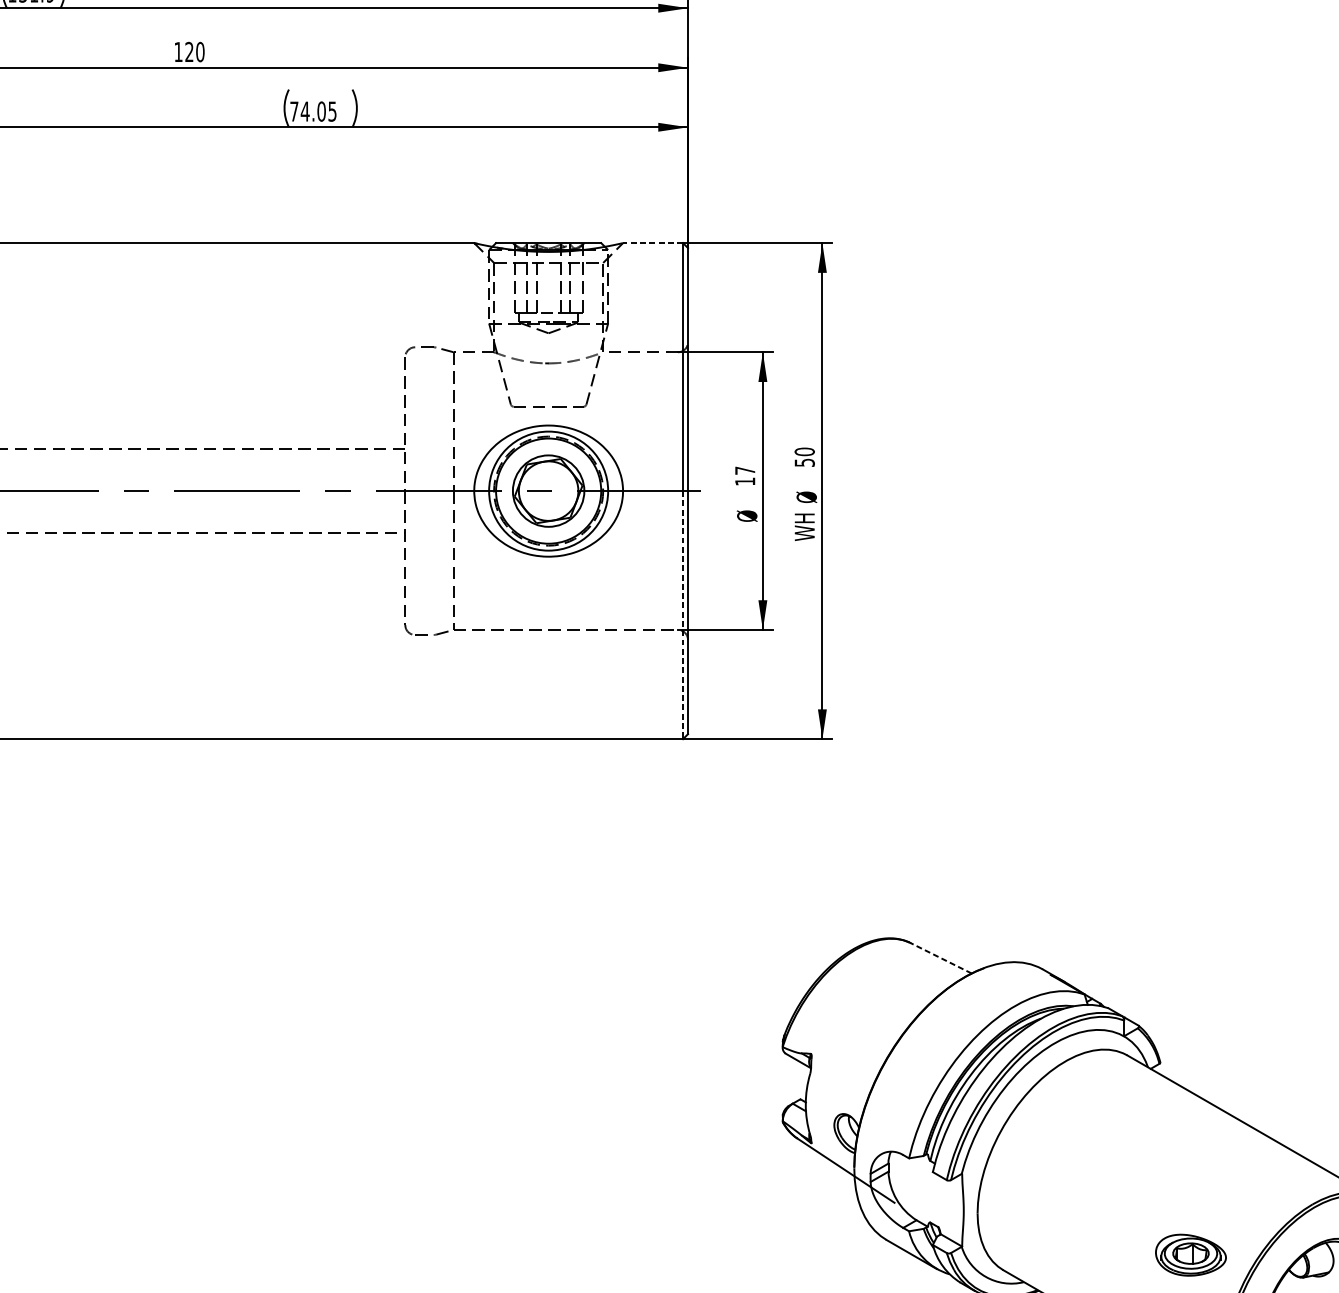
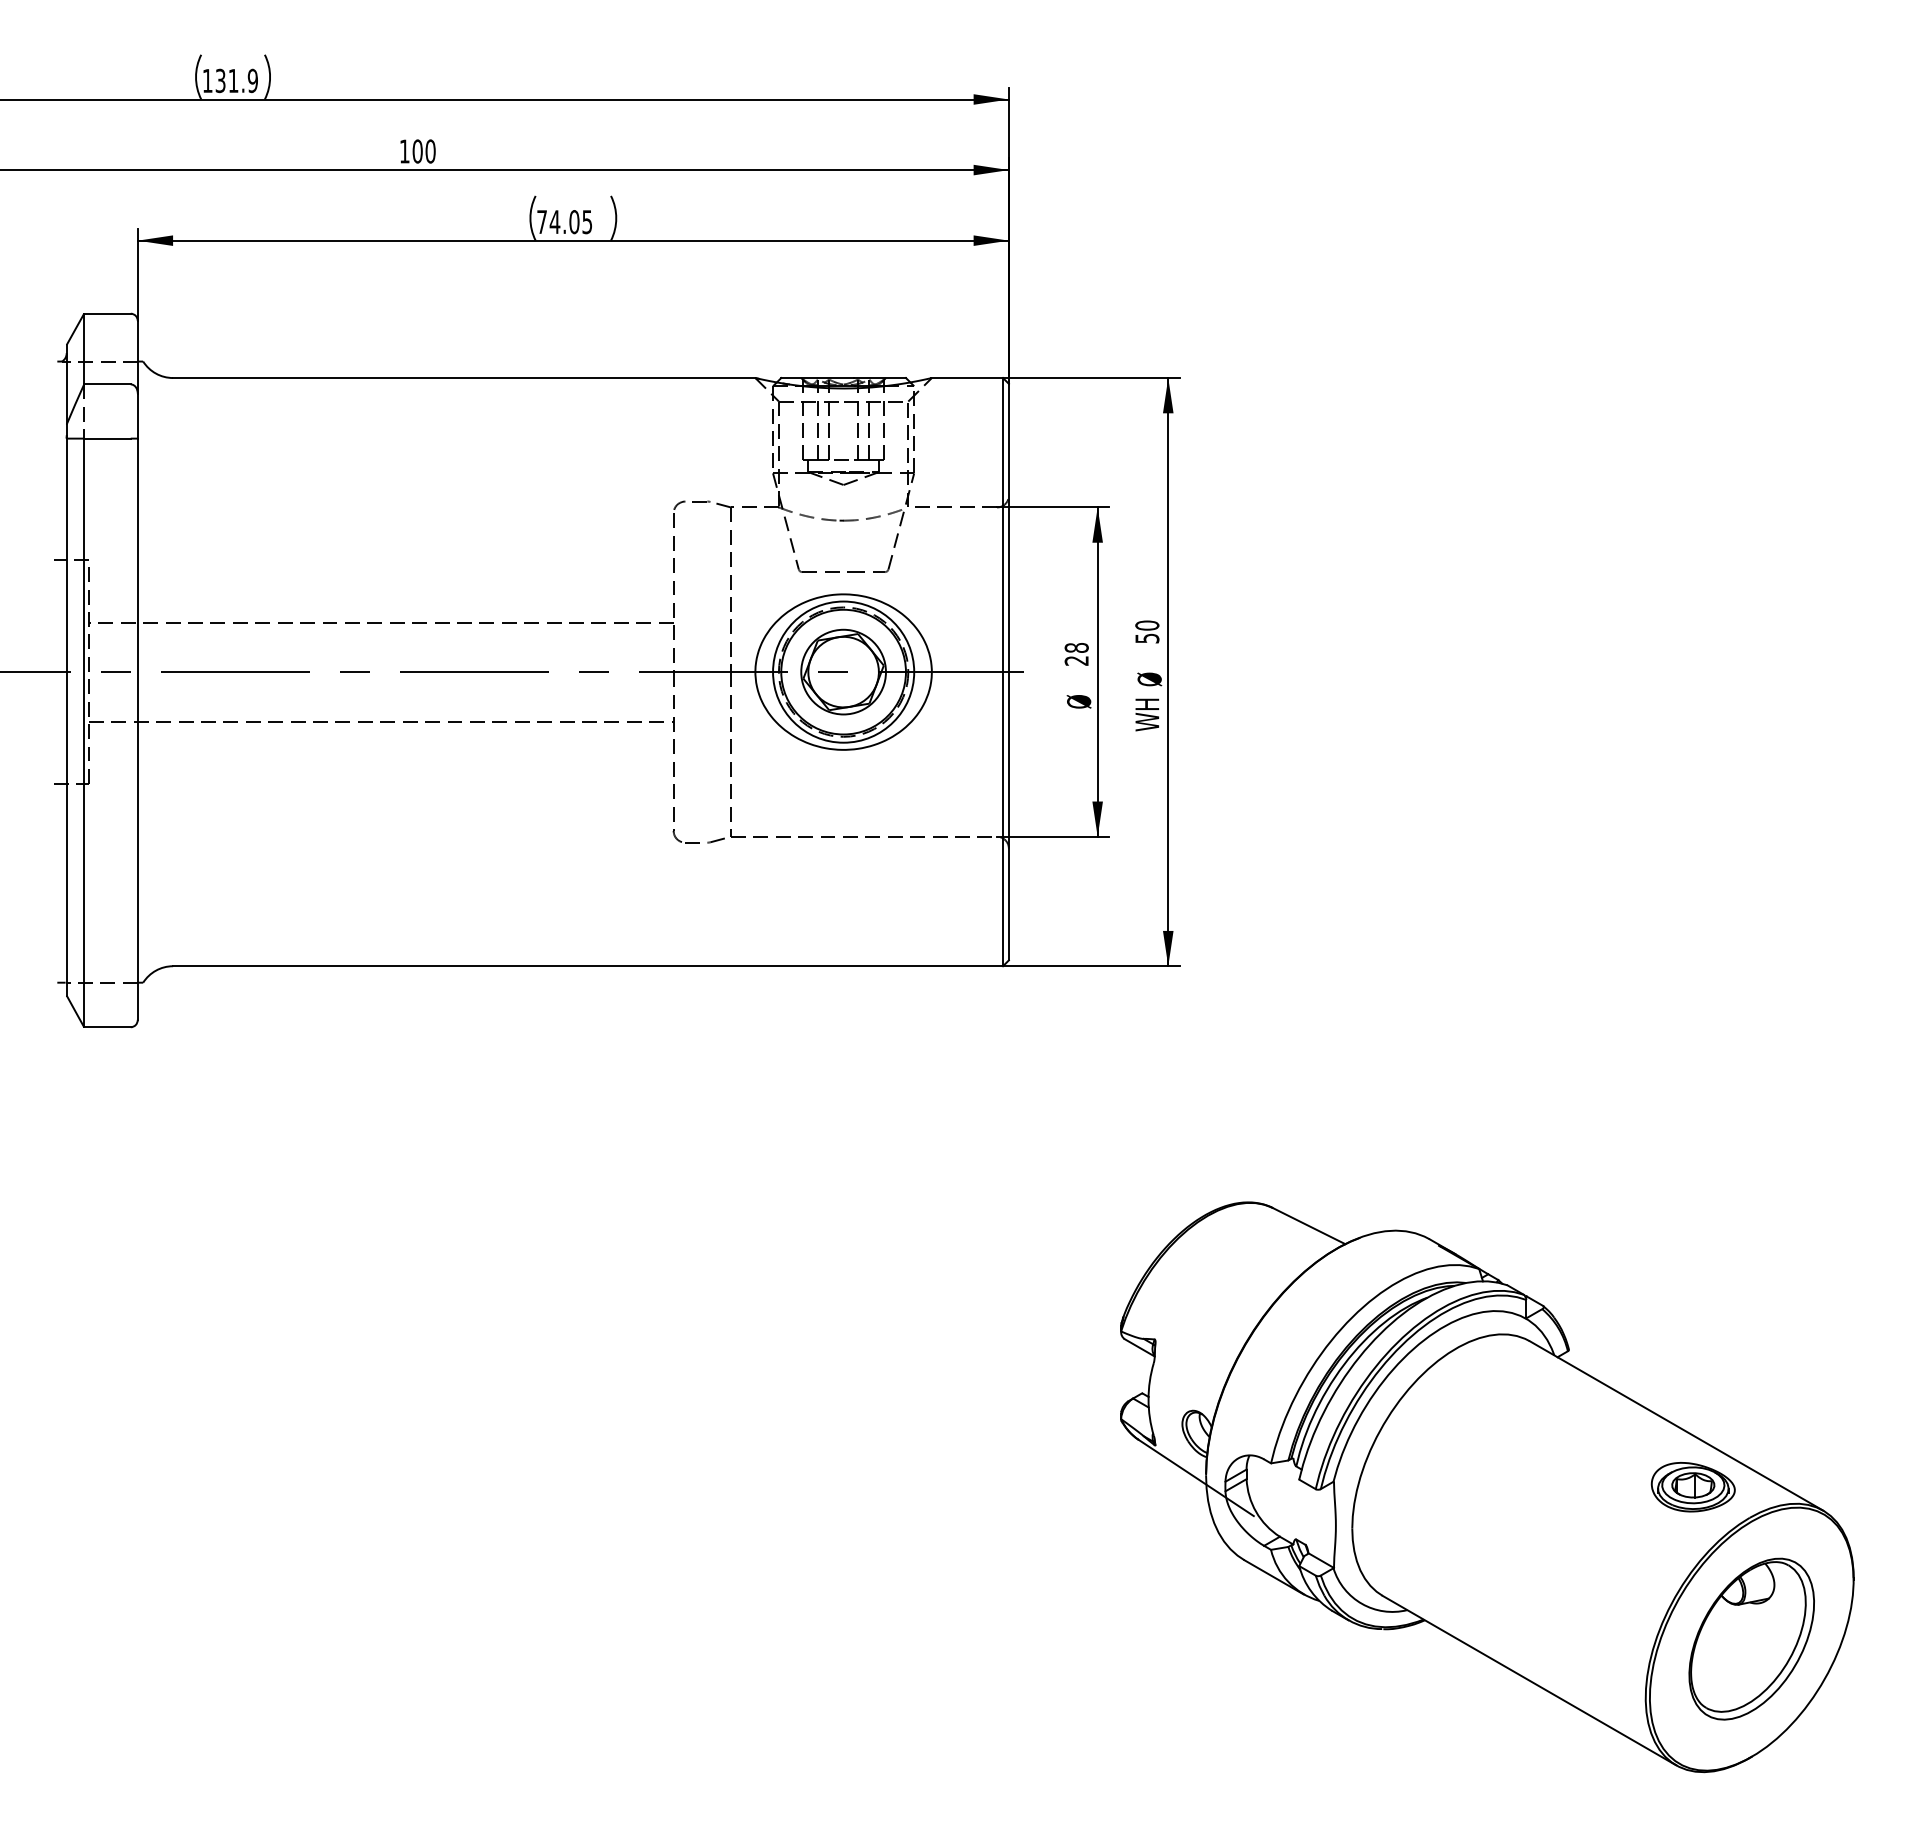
text: (189, 52) -> (417, 151), 120 -> 100
line: (653, 243) -> (967, 378), dashed -> solid
text: (745, 476) -> (1076, 654), 17 -> 28
line: (683, 615) -> (1003, 819), dashed -> solid
line: (940, 957) -> (1308, 1225), dashed -> solid
part: (1190, 1255) -> (1692, 1487), moved

